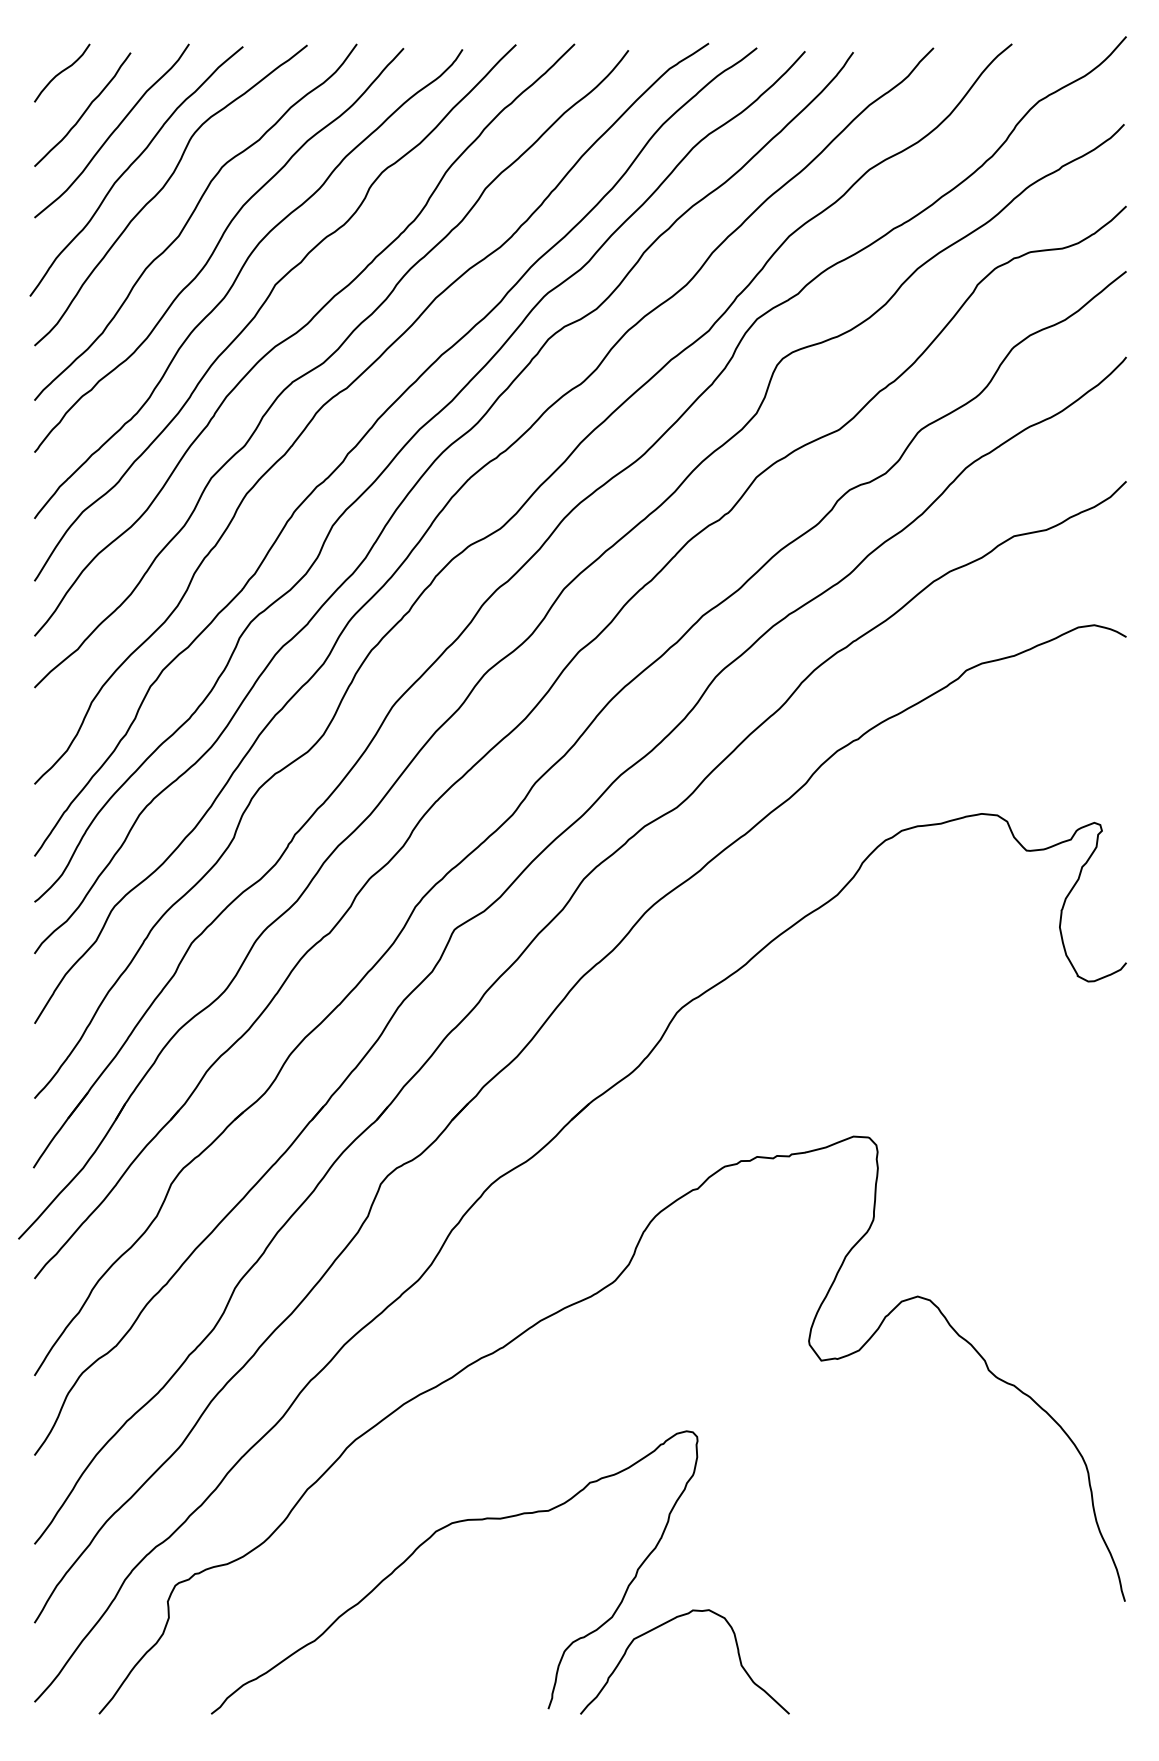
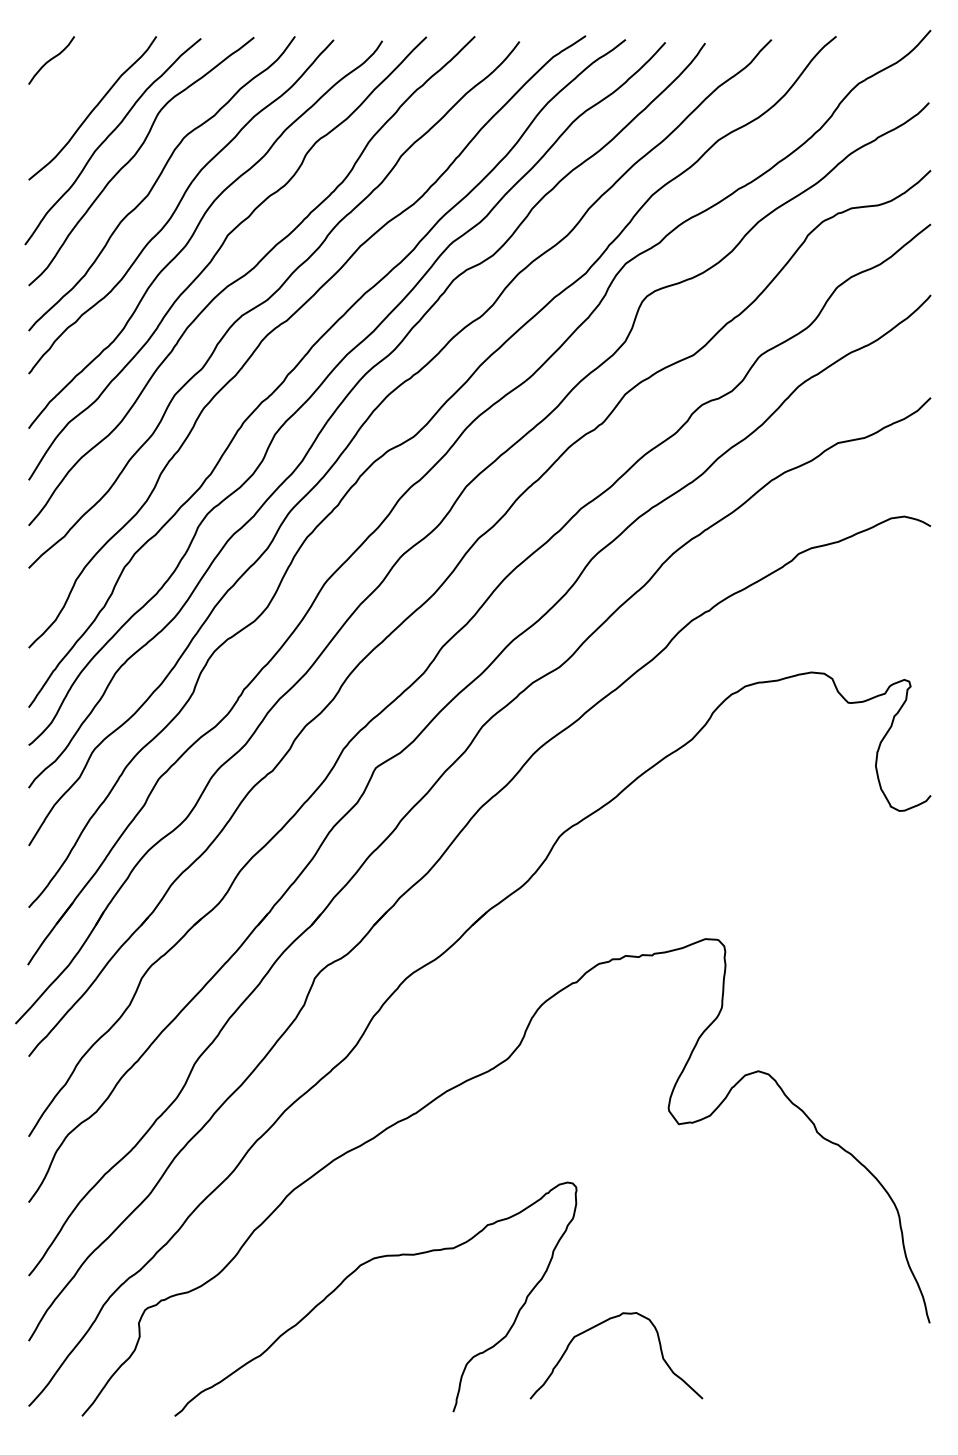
curve: (84, 110) -> (70, 91), removed
curve: (663, 1625) -> (598, 1325), moved

